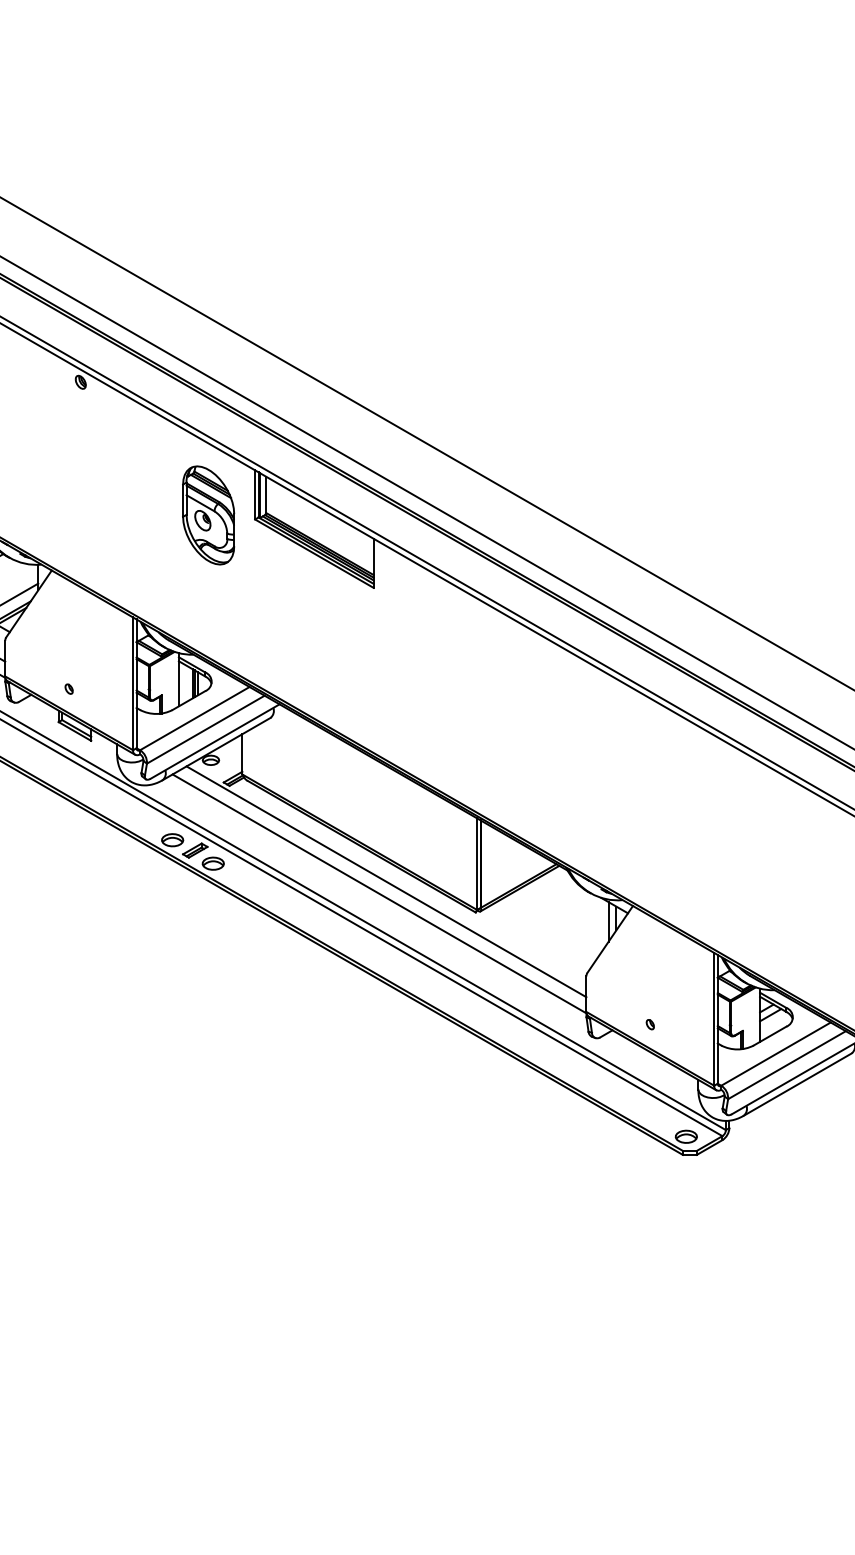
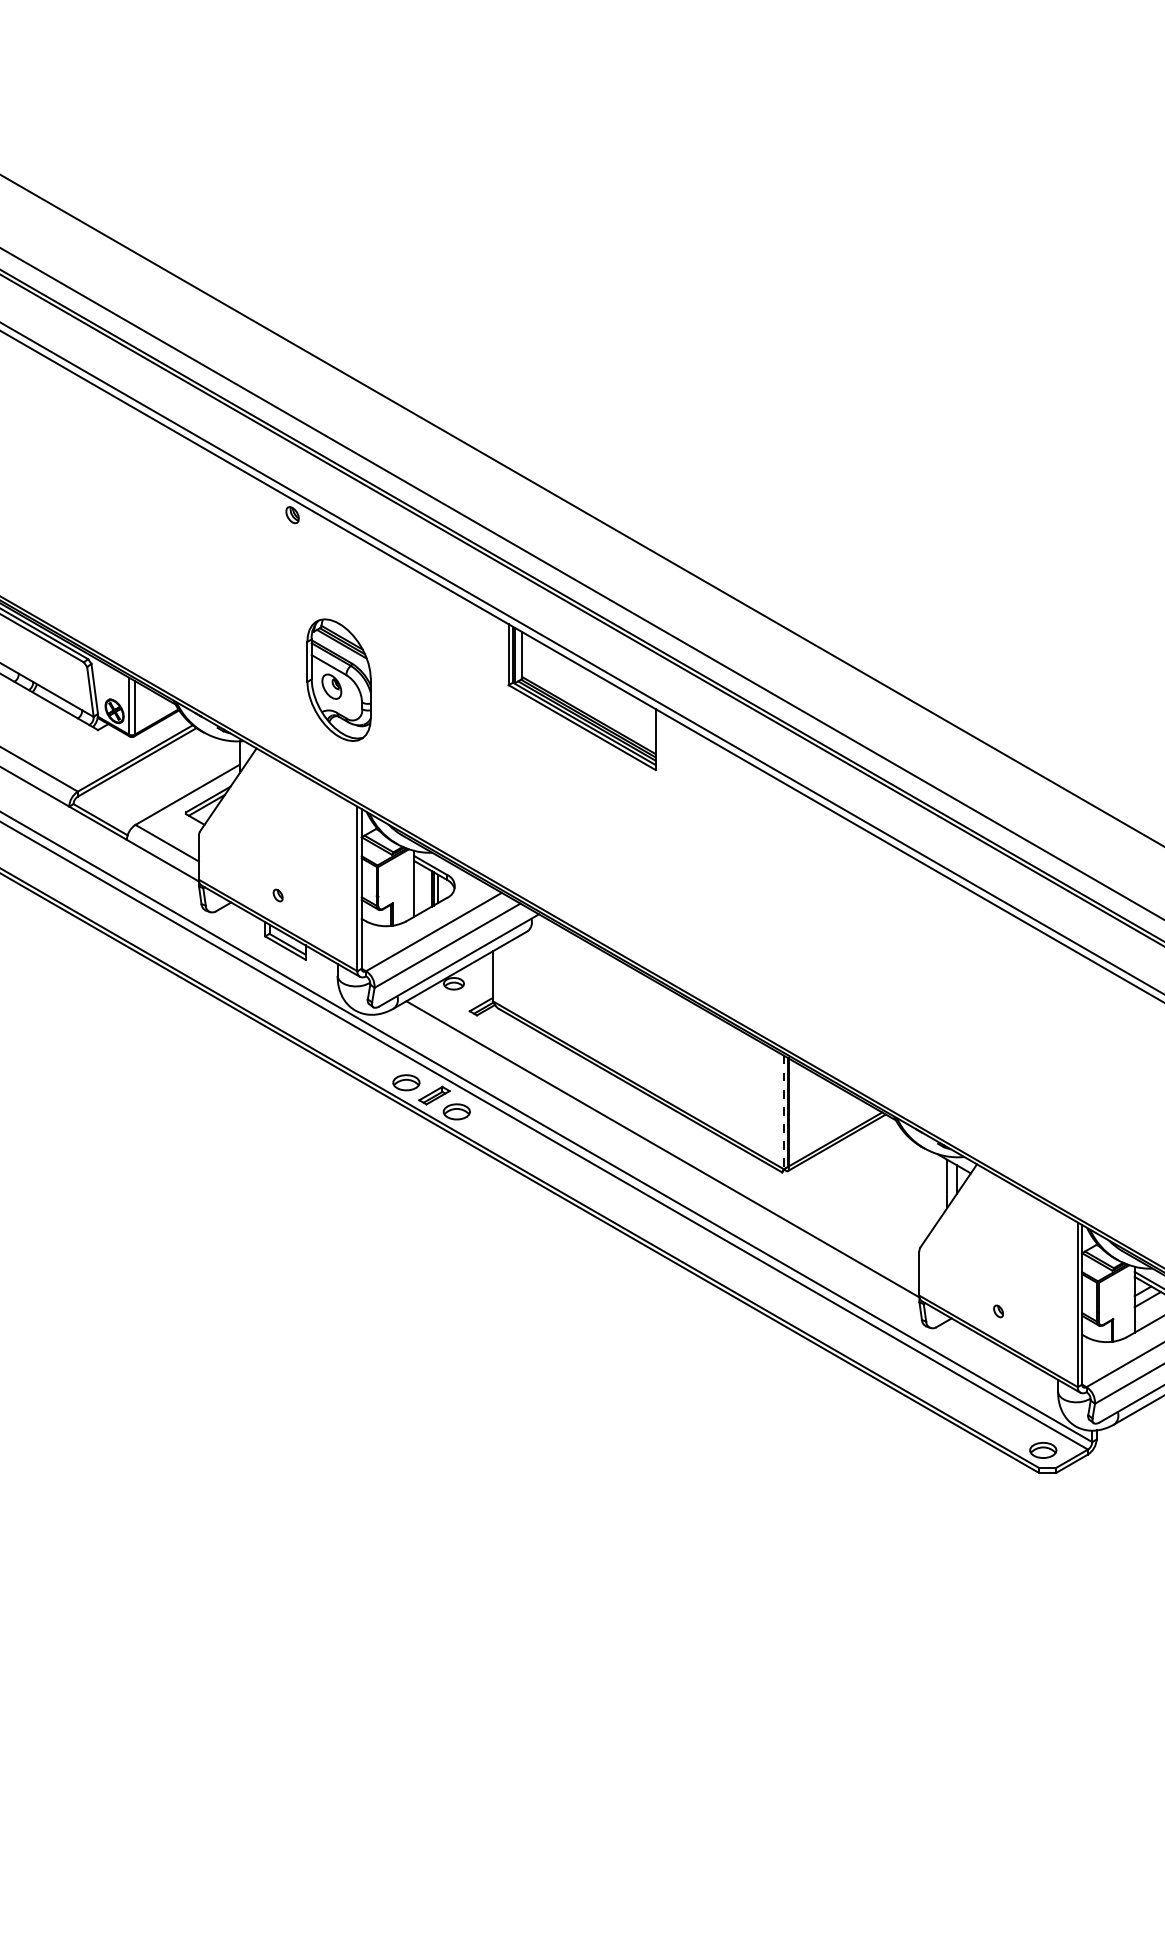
part: (208, 514) -> (338, 679), moved
line: (476, 864) -> (783, 1112), solid -> dashed
line: (386, 881) -> (671, 1134), removed

